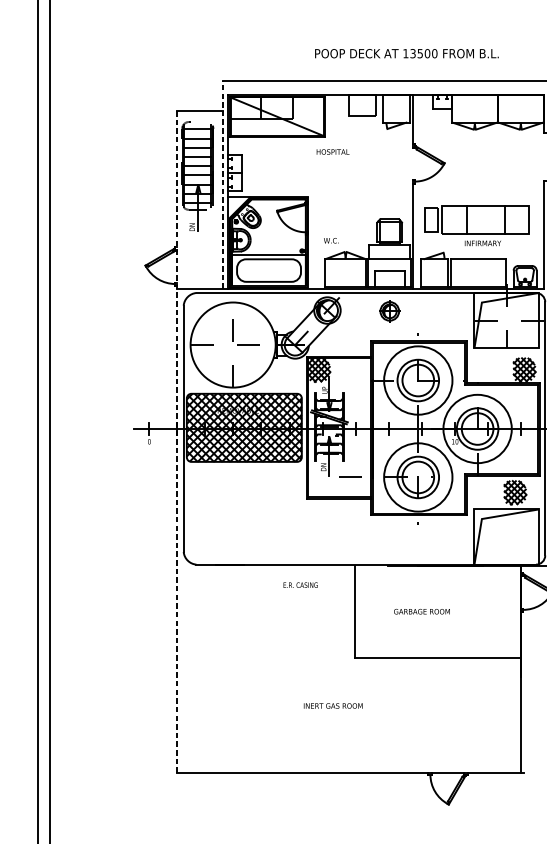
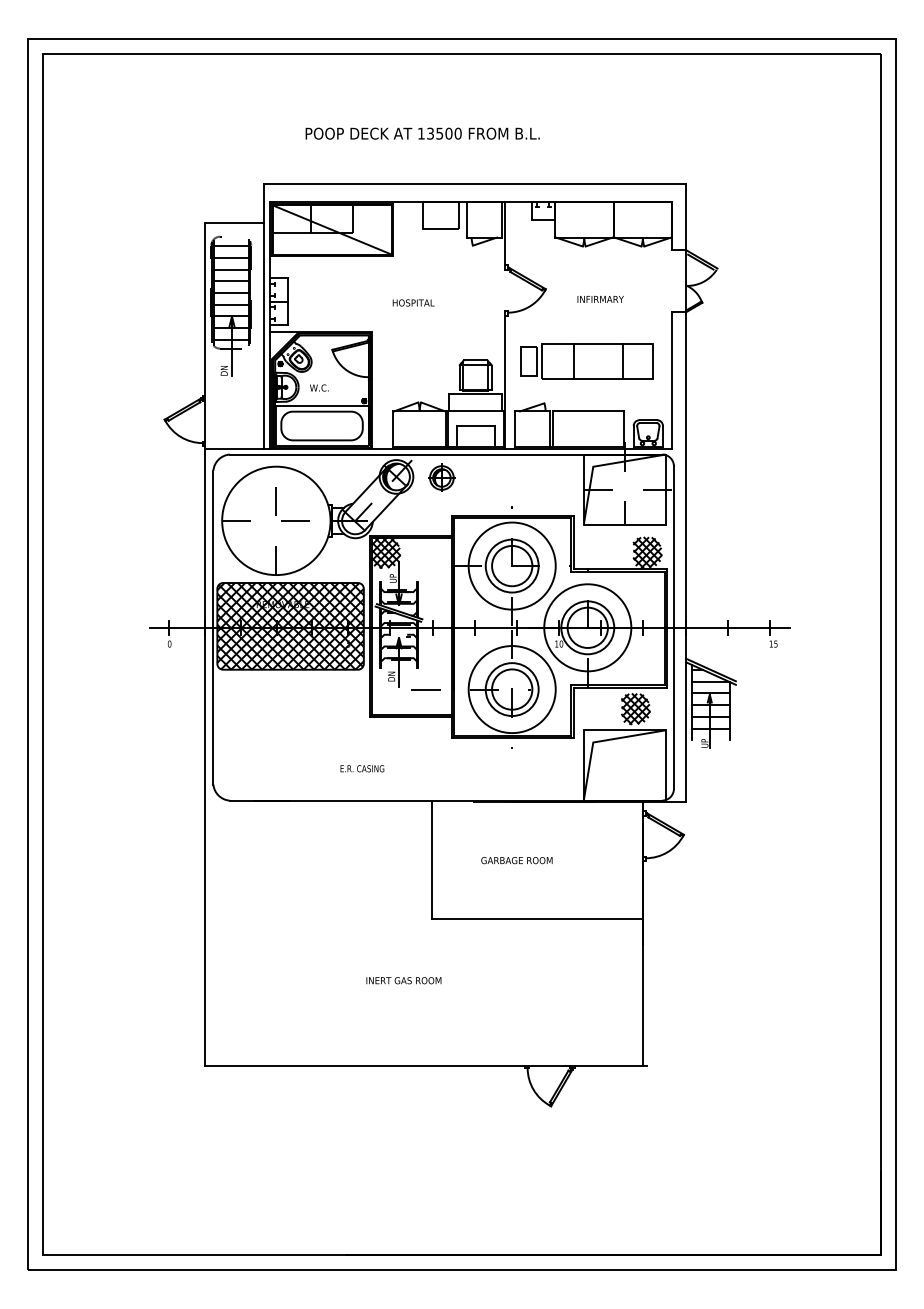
text: (406, 53) -> (422, 133), moved
text: (332, 151) -> (413, 302), moved
line: (223, 184) -> (263, 316), dashed -> solid
text: (331, 240) -> (319, 387), moved
text: (482, 243) -> (600, 299), moved
part: (389, 310) -> (441, 477), moved
line: (177, 442) -> (205, 644), dashed -> solid
text: (300, 584) -> (362, 768), moved

